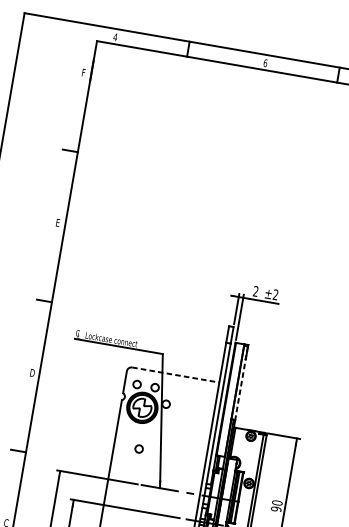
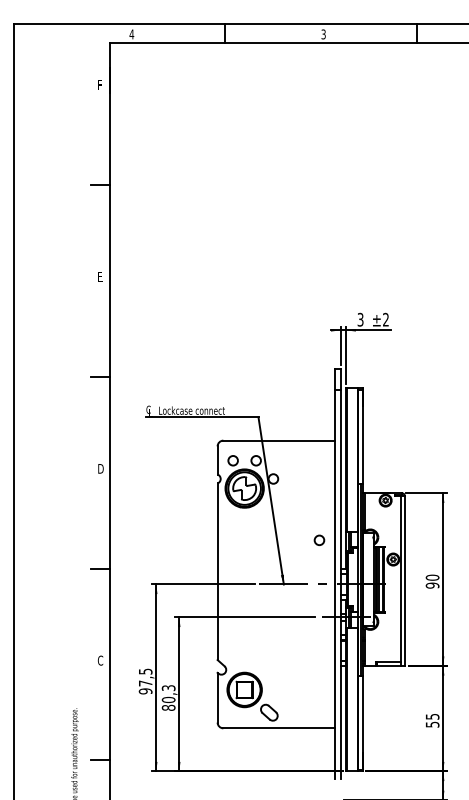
text: (265, 63) -> (323, 34), 6 -> 3
text: (255, 291) -> (360, 319), 2 -> 3
line: (176, 374) -> (279, 440), dashed -> solid
line: (241, 383) -> (362, 436), dashed -> solid
circle: (139, 448) -> (319, 539), moved

